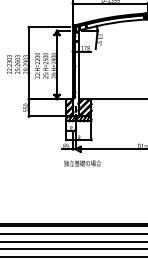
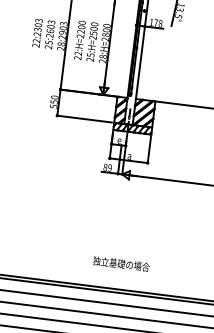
text: (82, 163) -> (121, 264), moved

